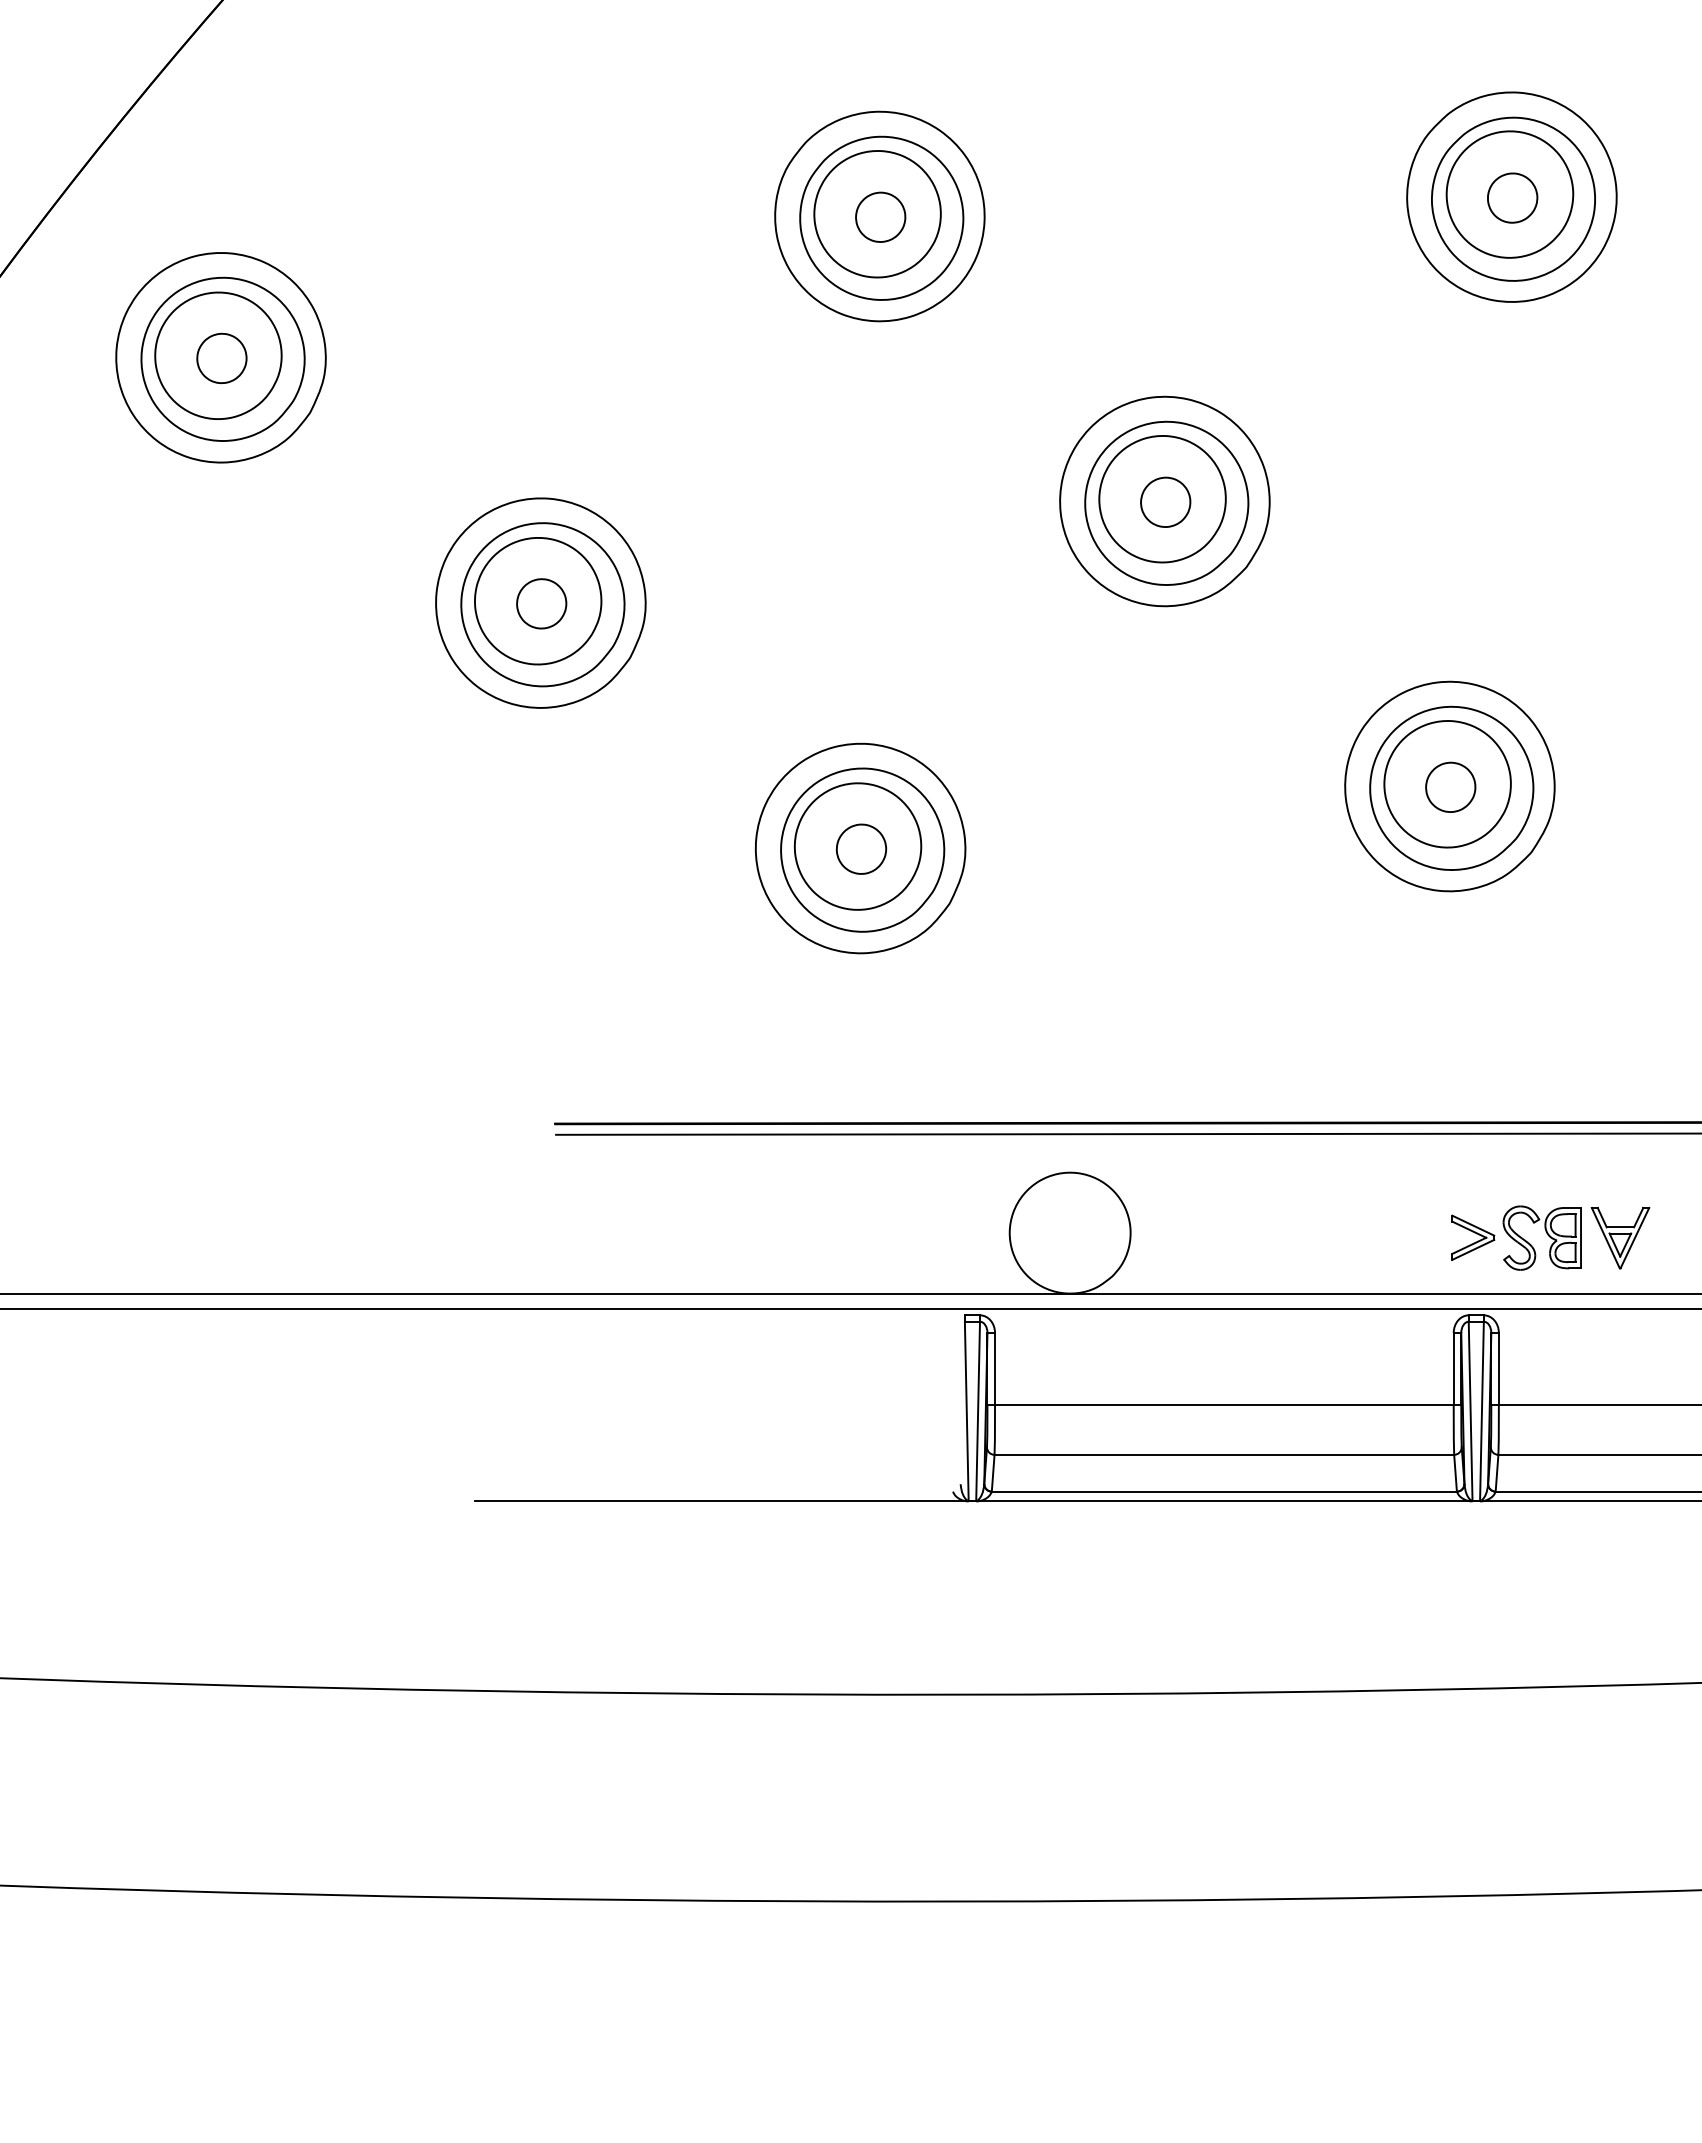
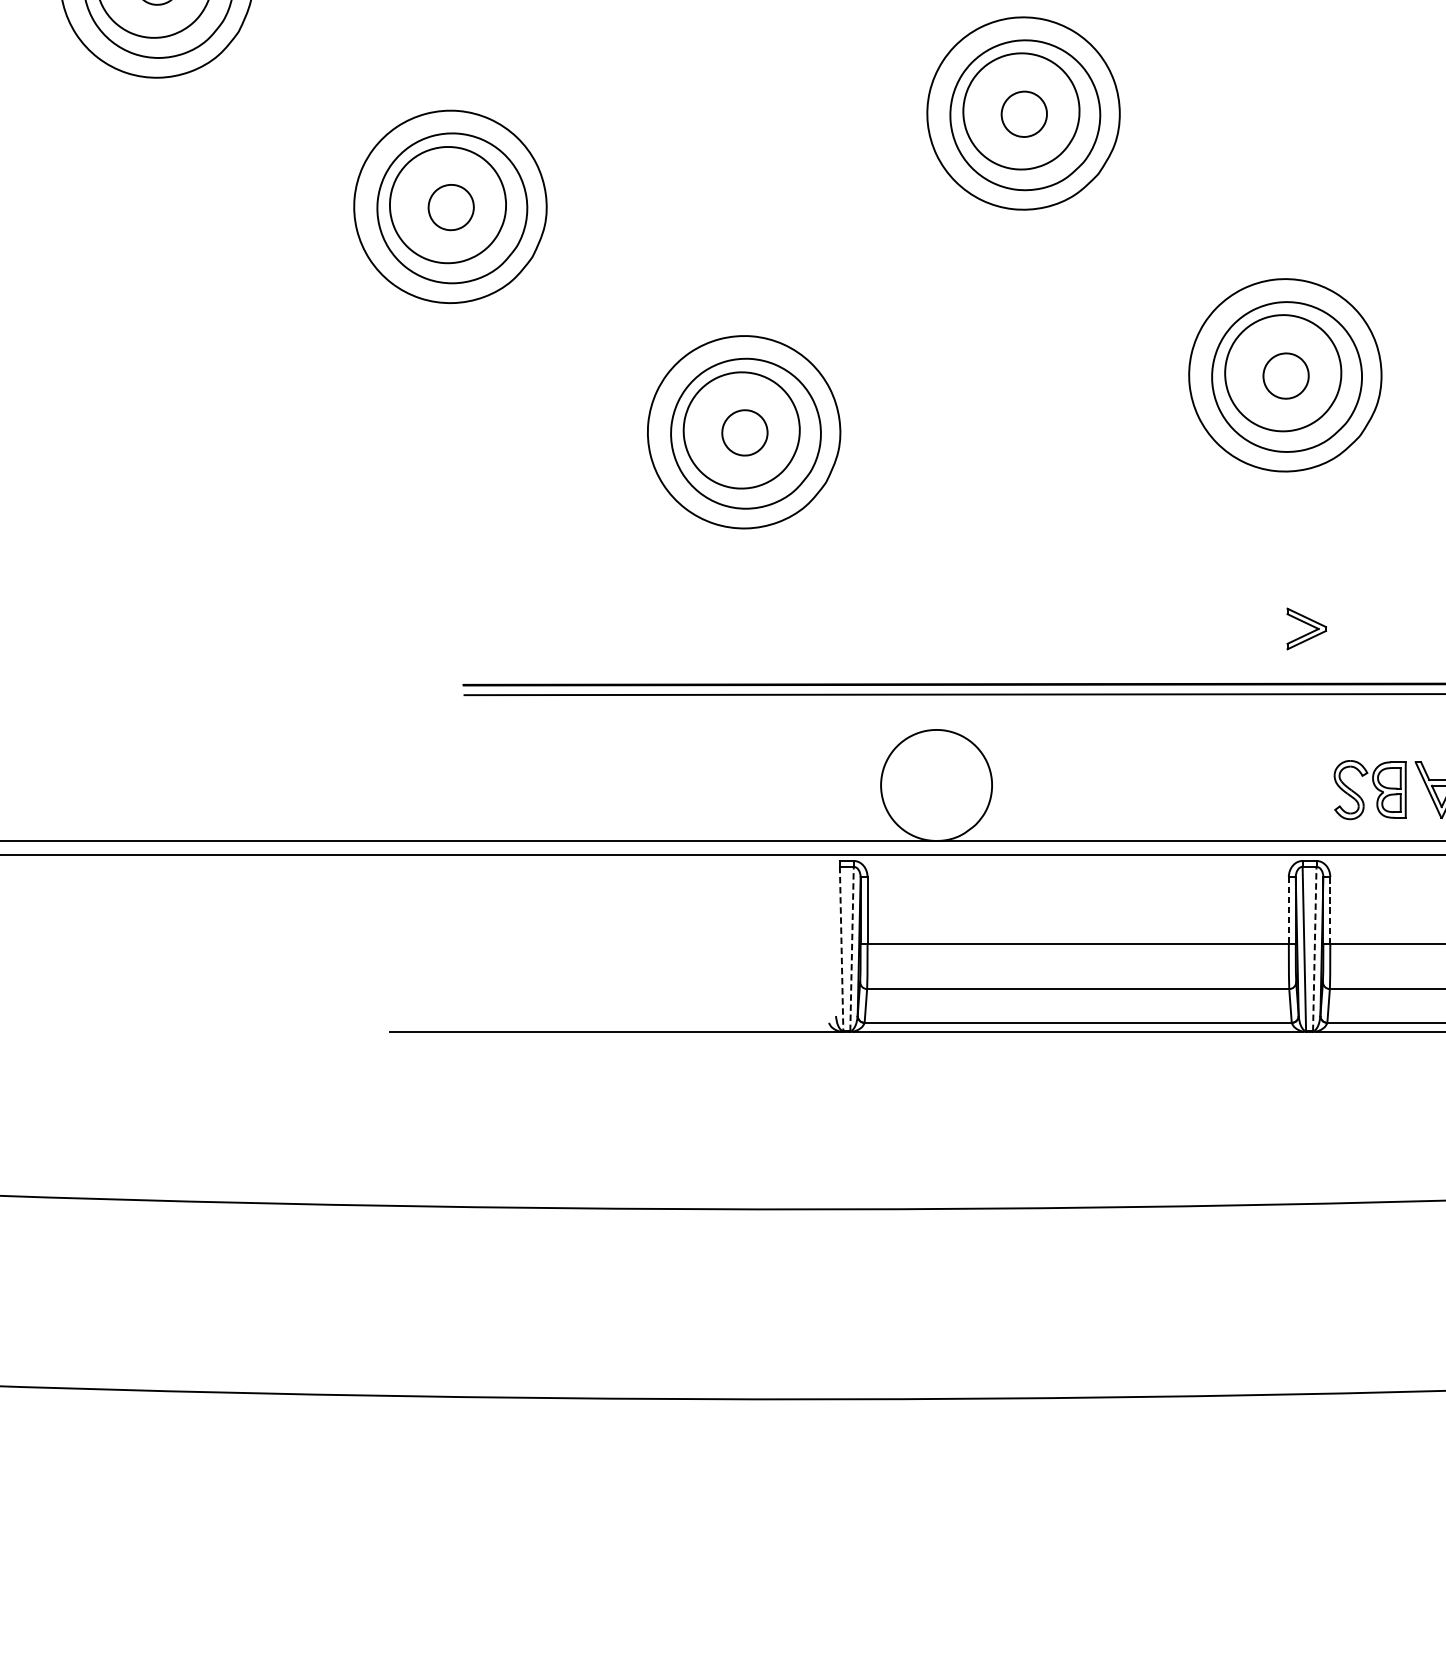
part: (1473, 1237) -> (1307, 628), moved
line: (1453, 1368) -> (1288, 909), solid -> dashed
line: (1498, 1369) -> (1329, 910), solid -> dashed
line: (978, 1410) -> (852, 948), solid -> dashed
line: (1481, 1410) -> (1314, 948), solid -> dashed
line: (966, 1411) -> (841, 949), solid -> dashed

